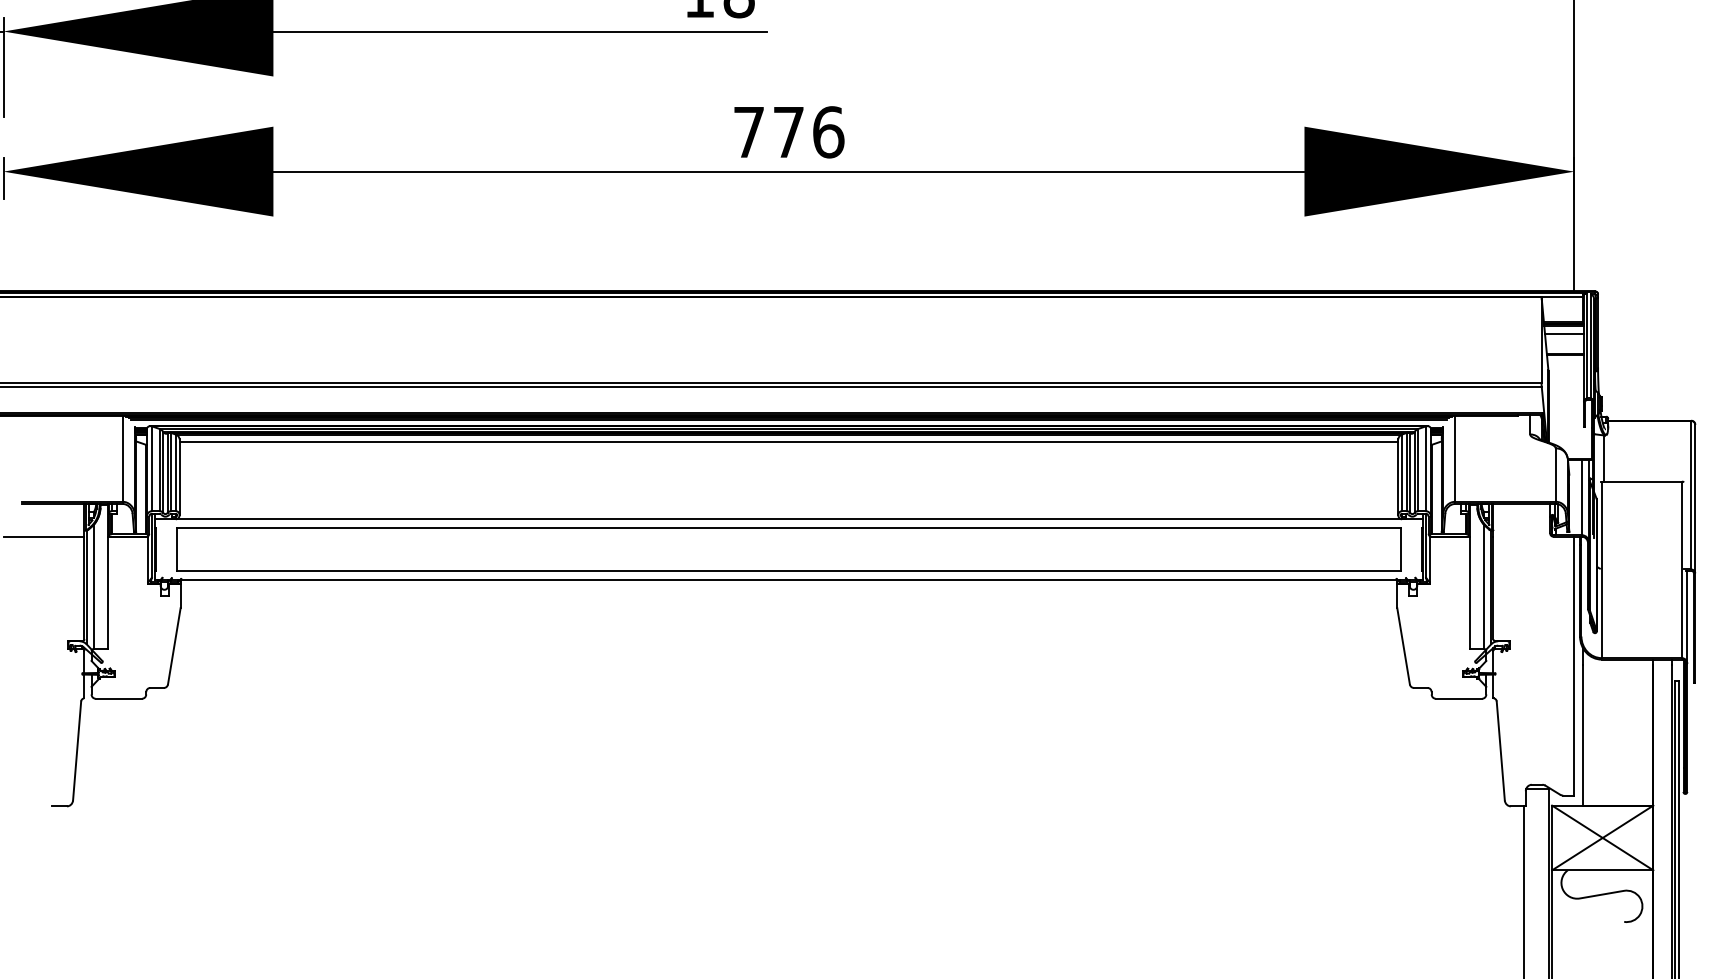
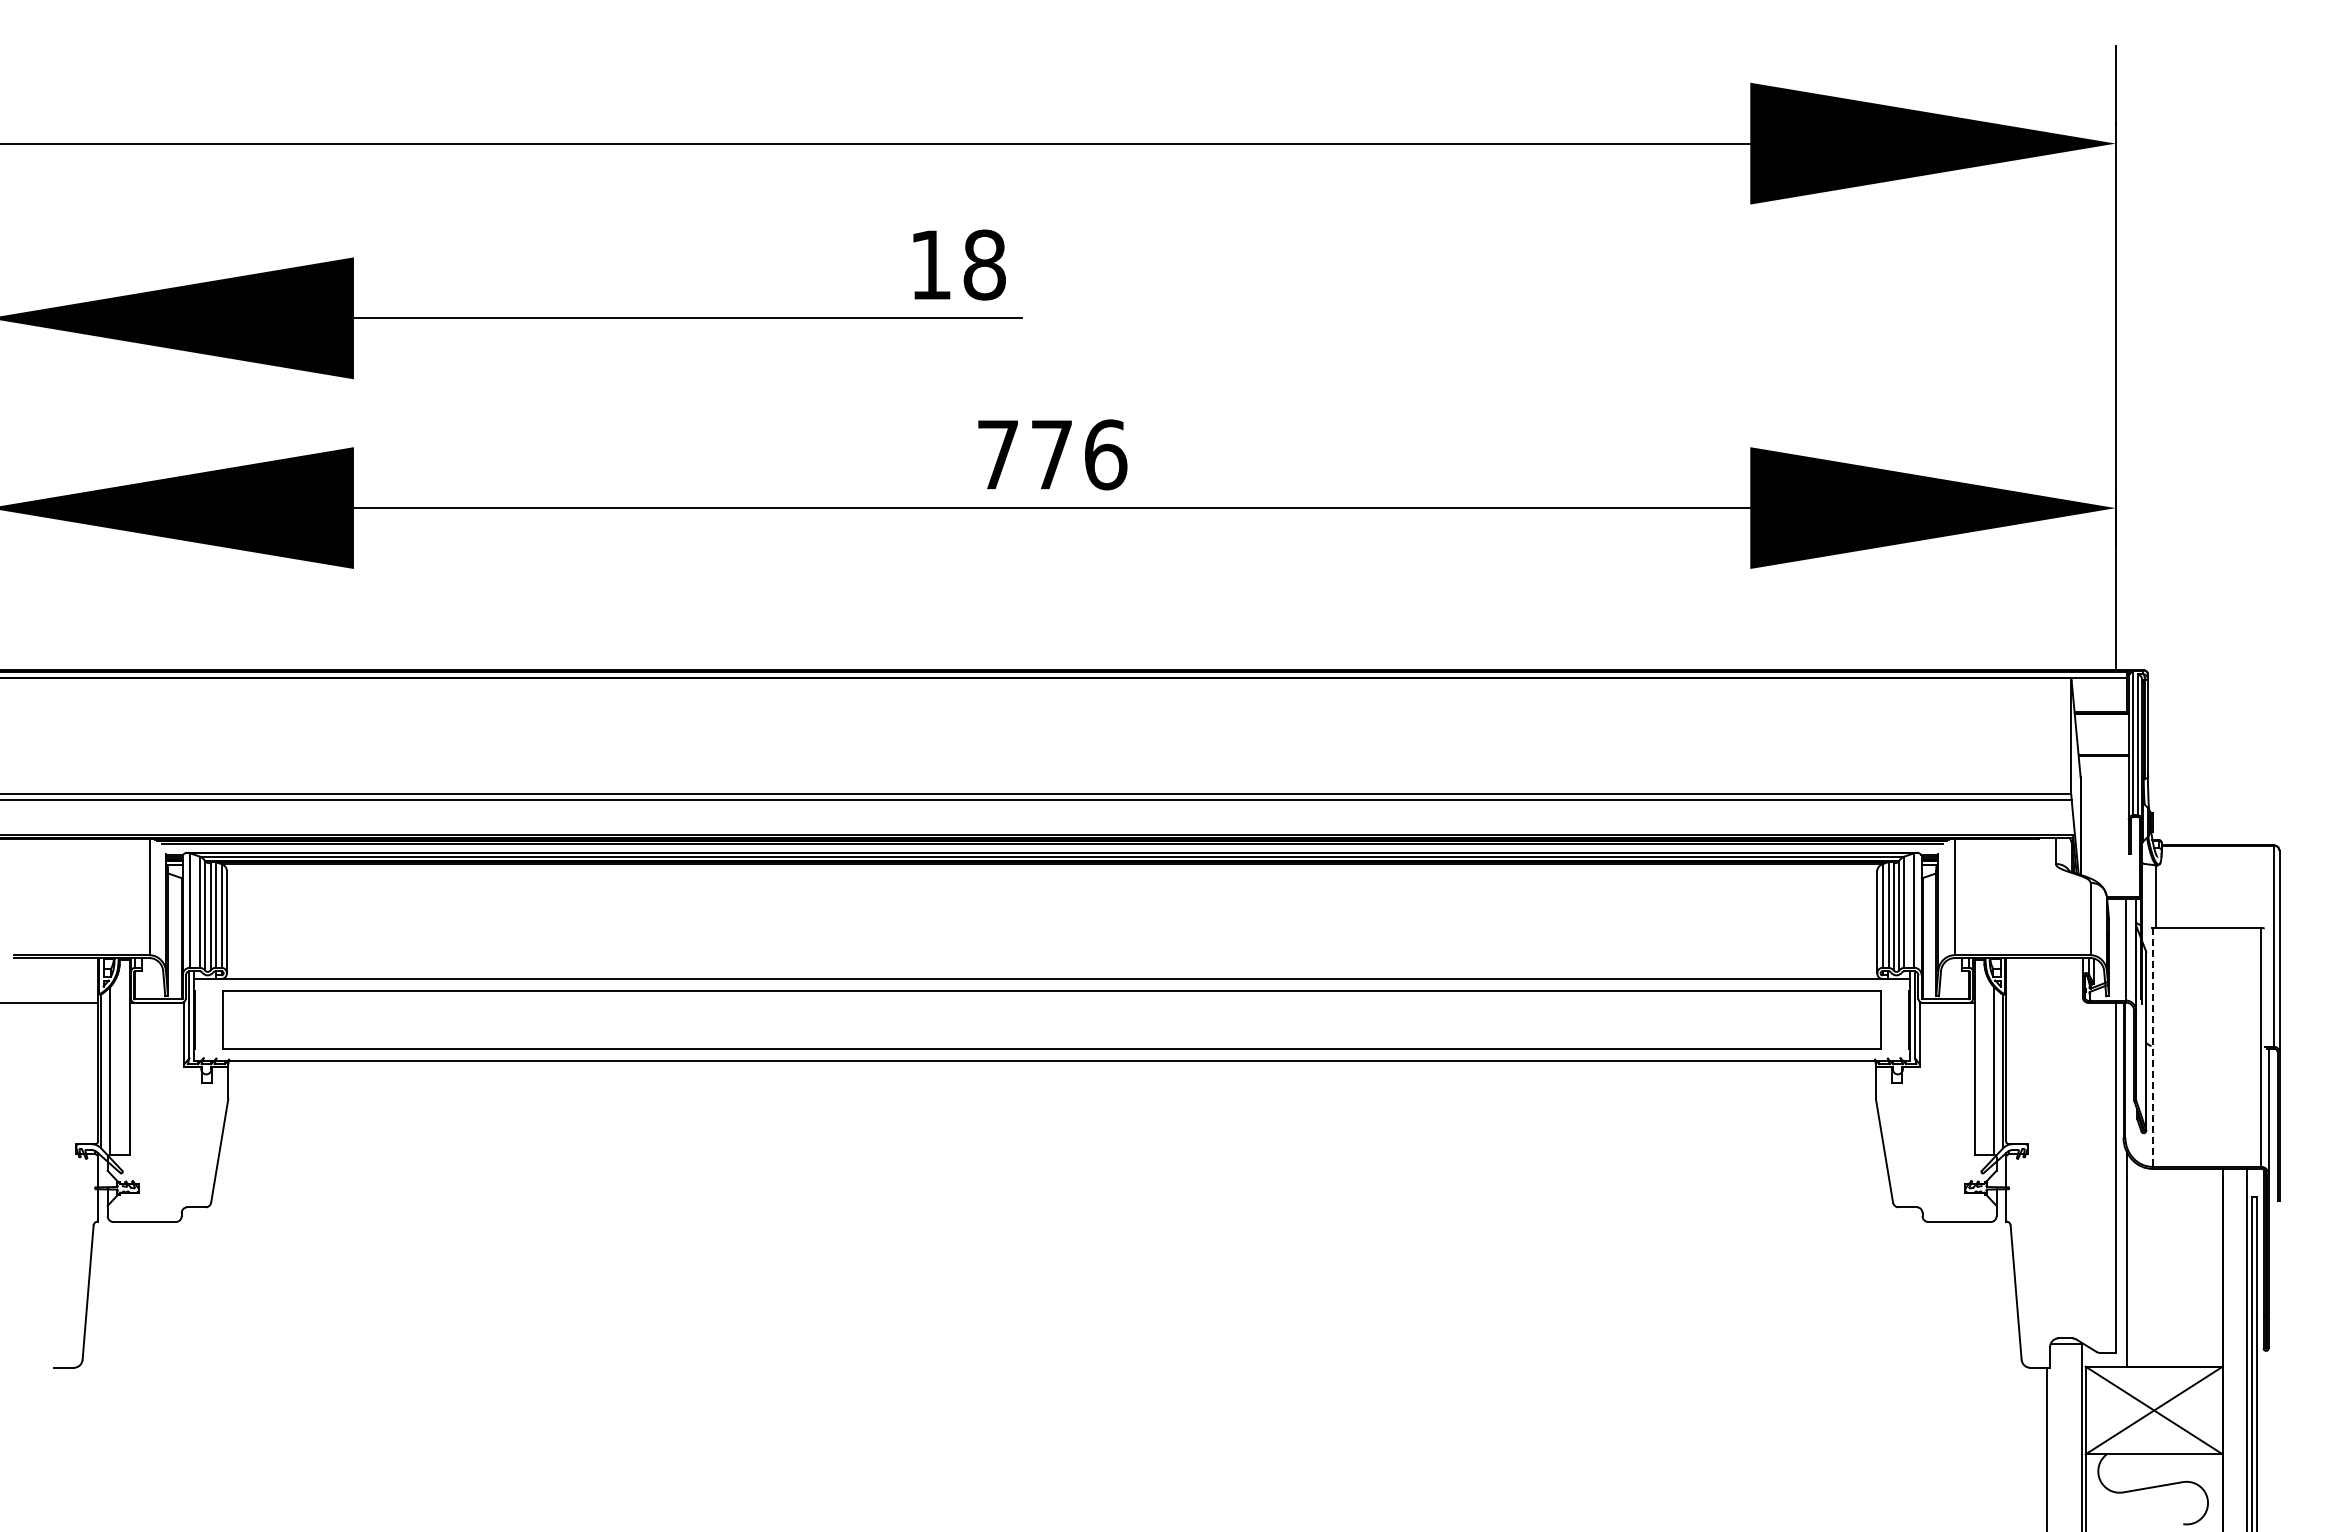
line: (1563, 326) -> (2101, 717), removed
line: (1564, 333) -> (2102, 727), removed
line: (788, 442) -> (1051, 874), removed
line: (1601, 569) -> (2152, 1047), solid -> dashed

